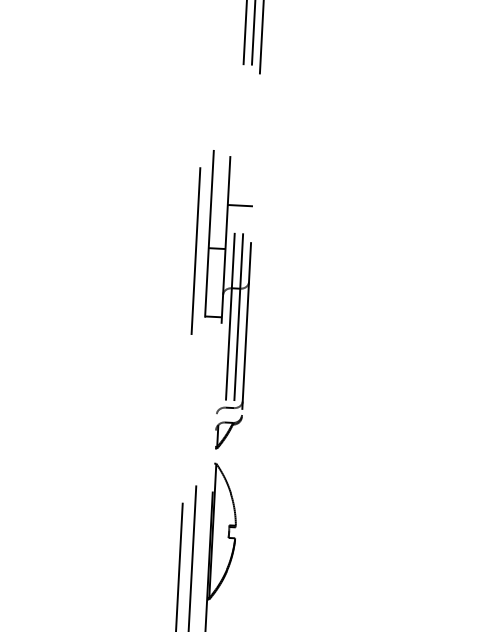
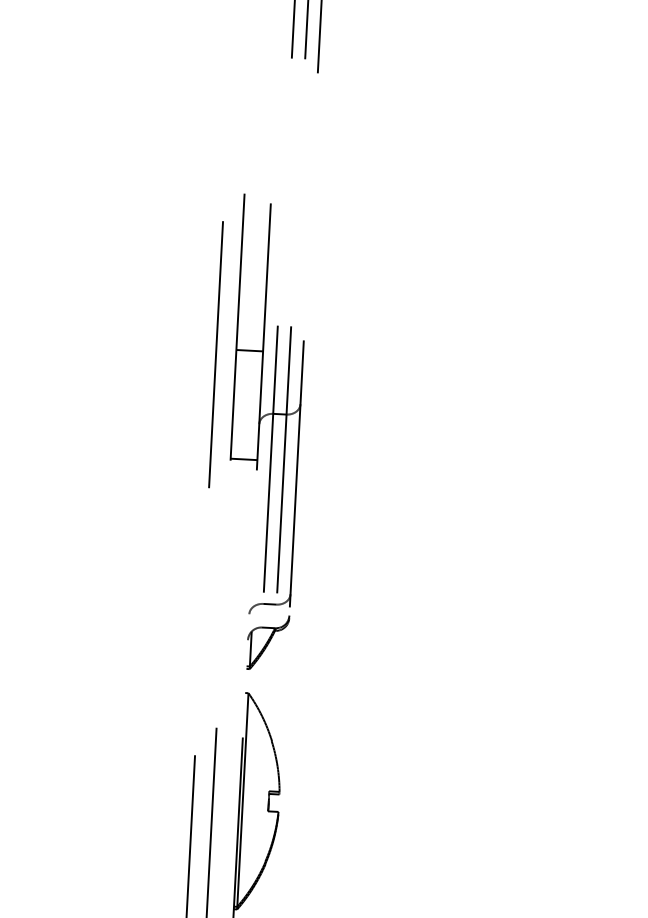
line: (239, 205) -> (285, 282), removed

